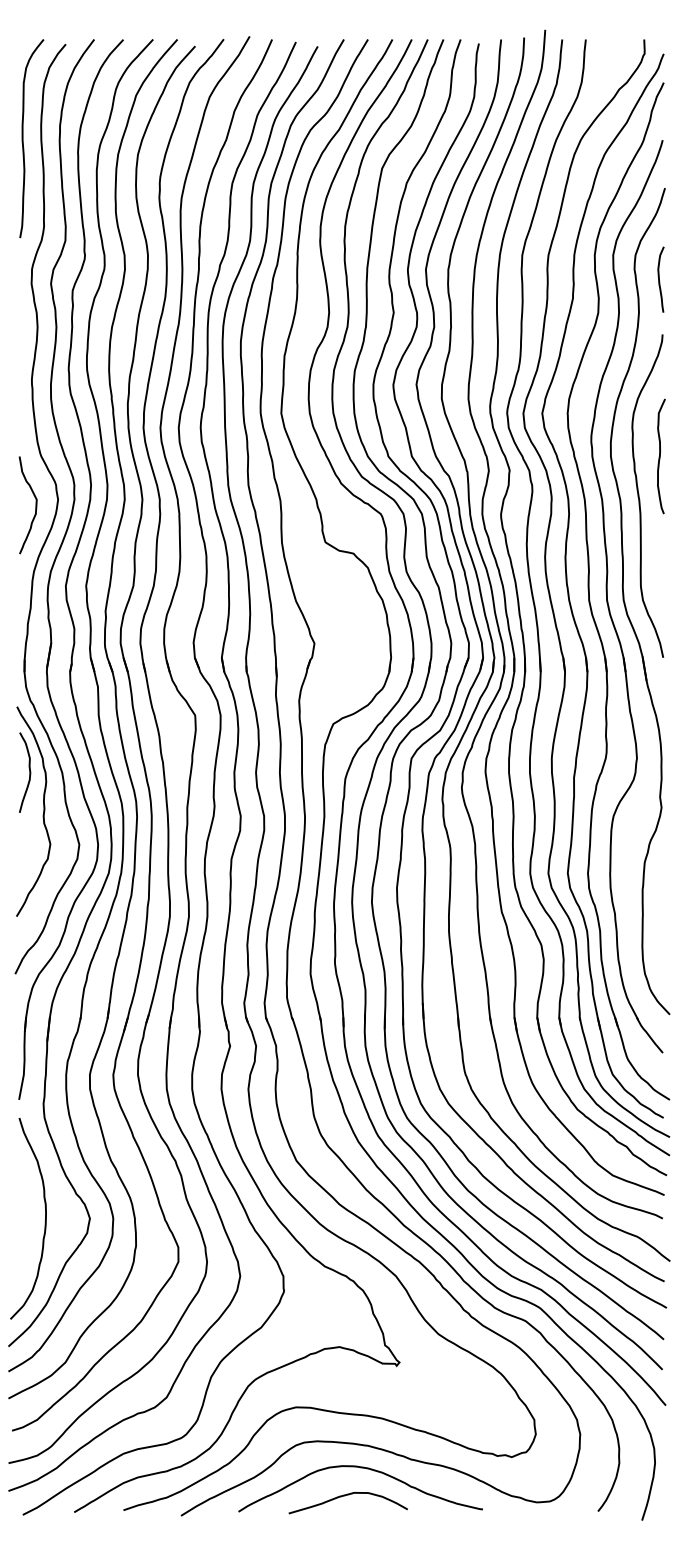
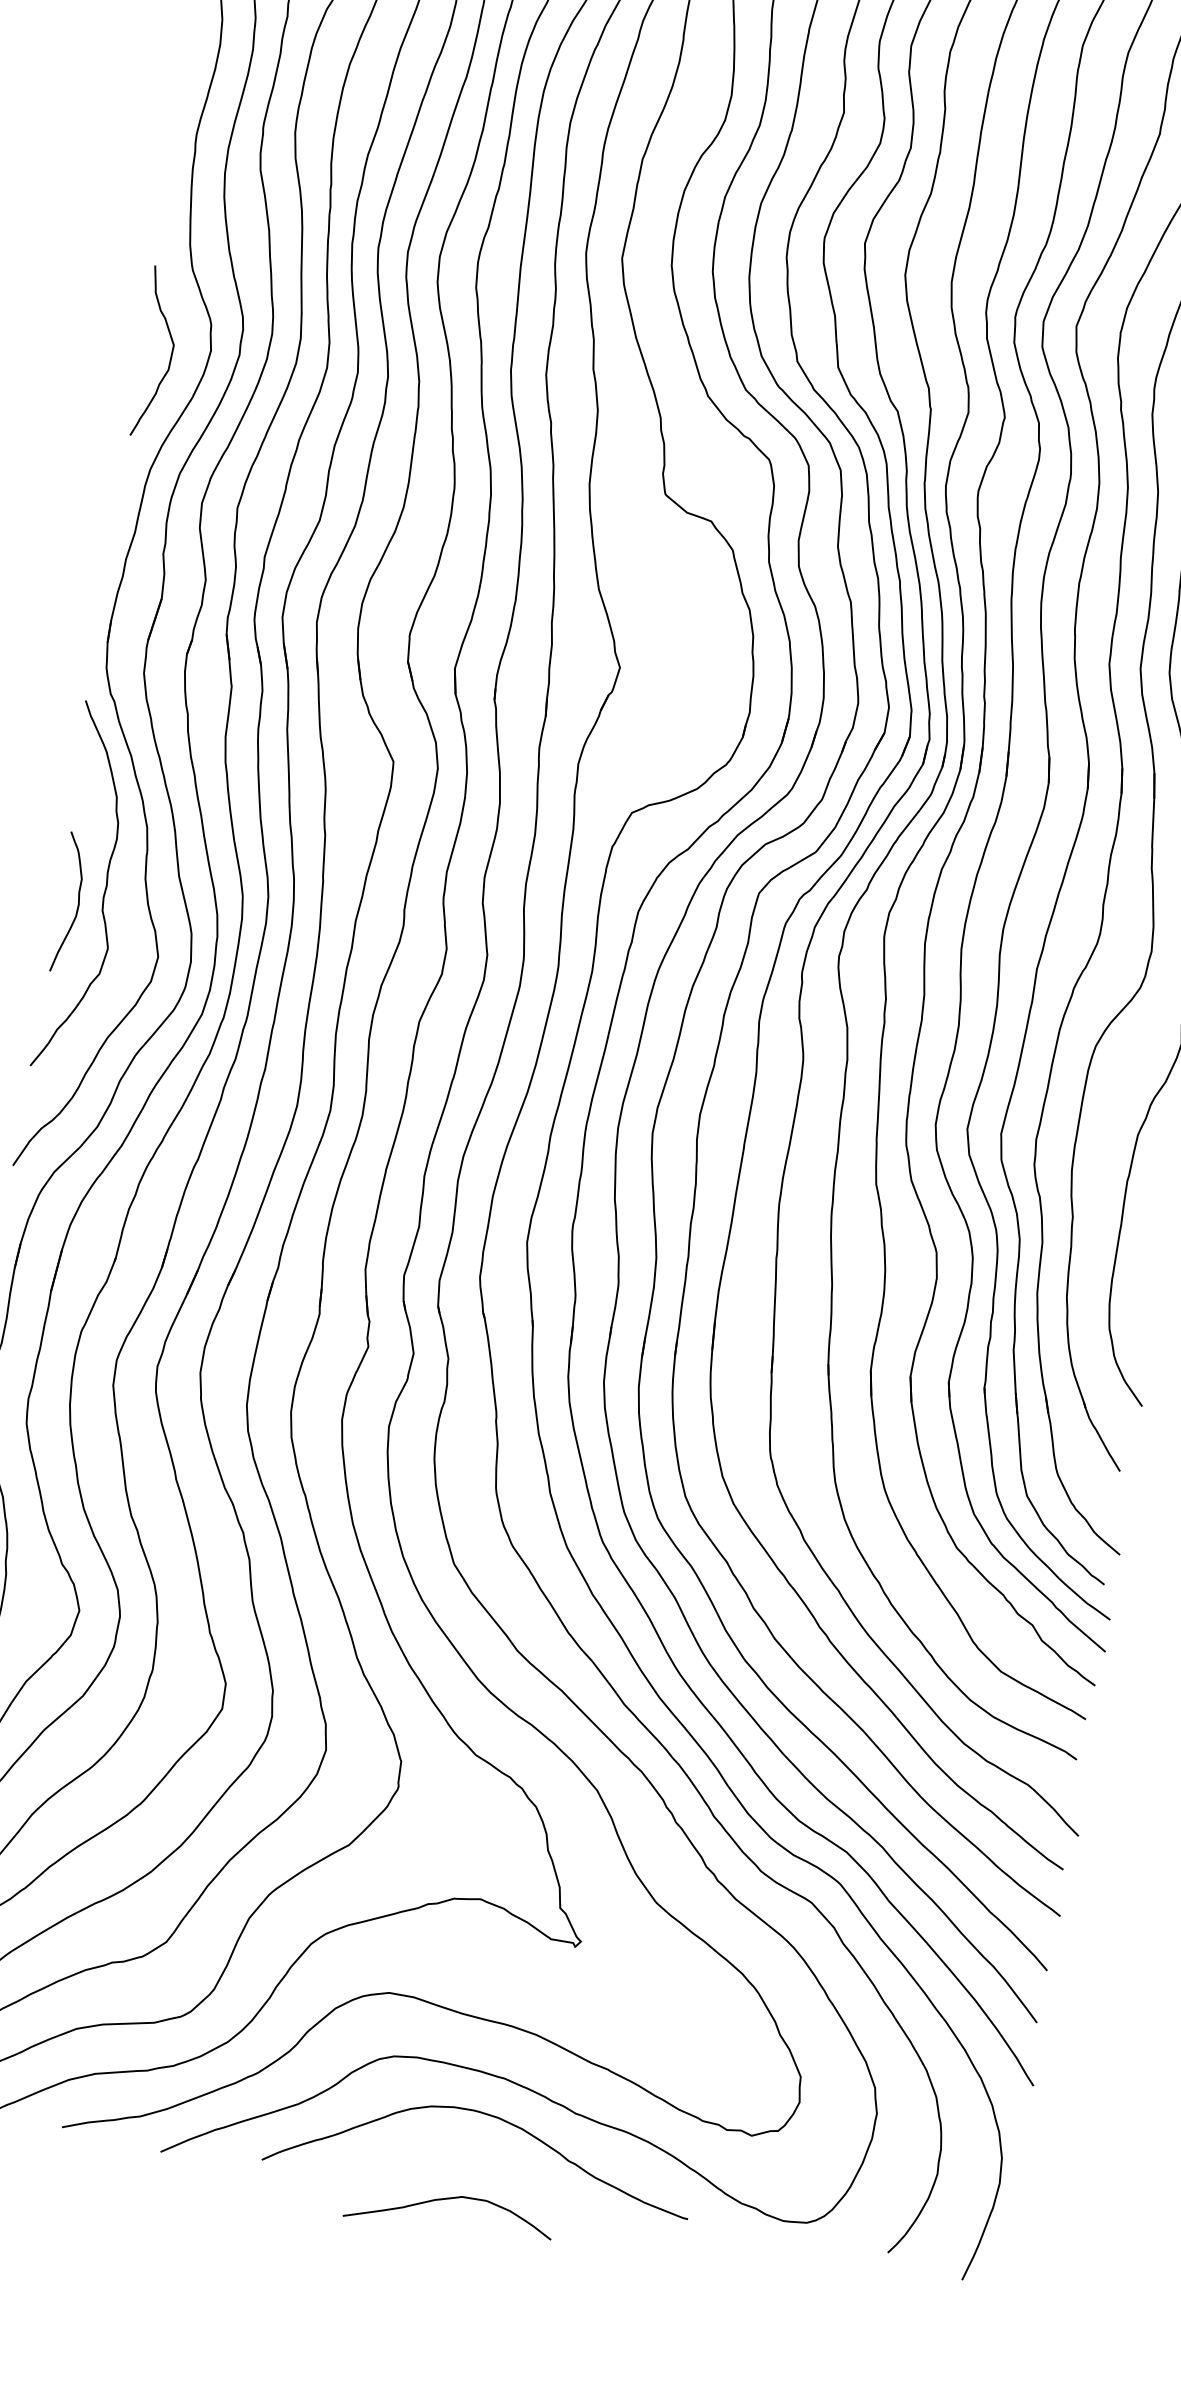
curve: (29, 772) -> (77, 903), moved
curve: (345, 1496) -> (446, 2201), moved

